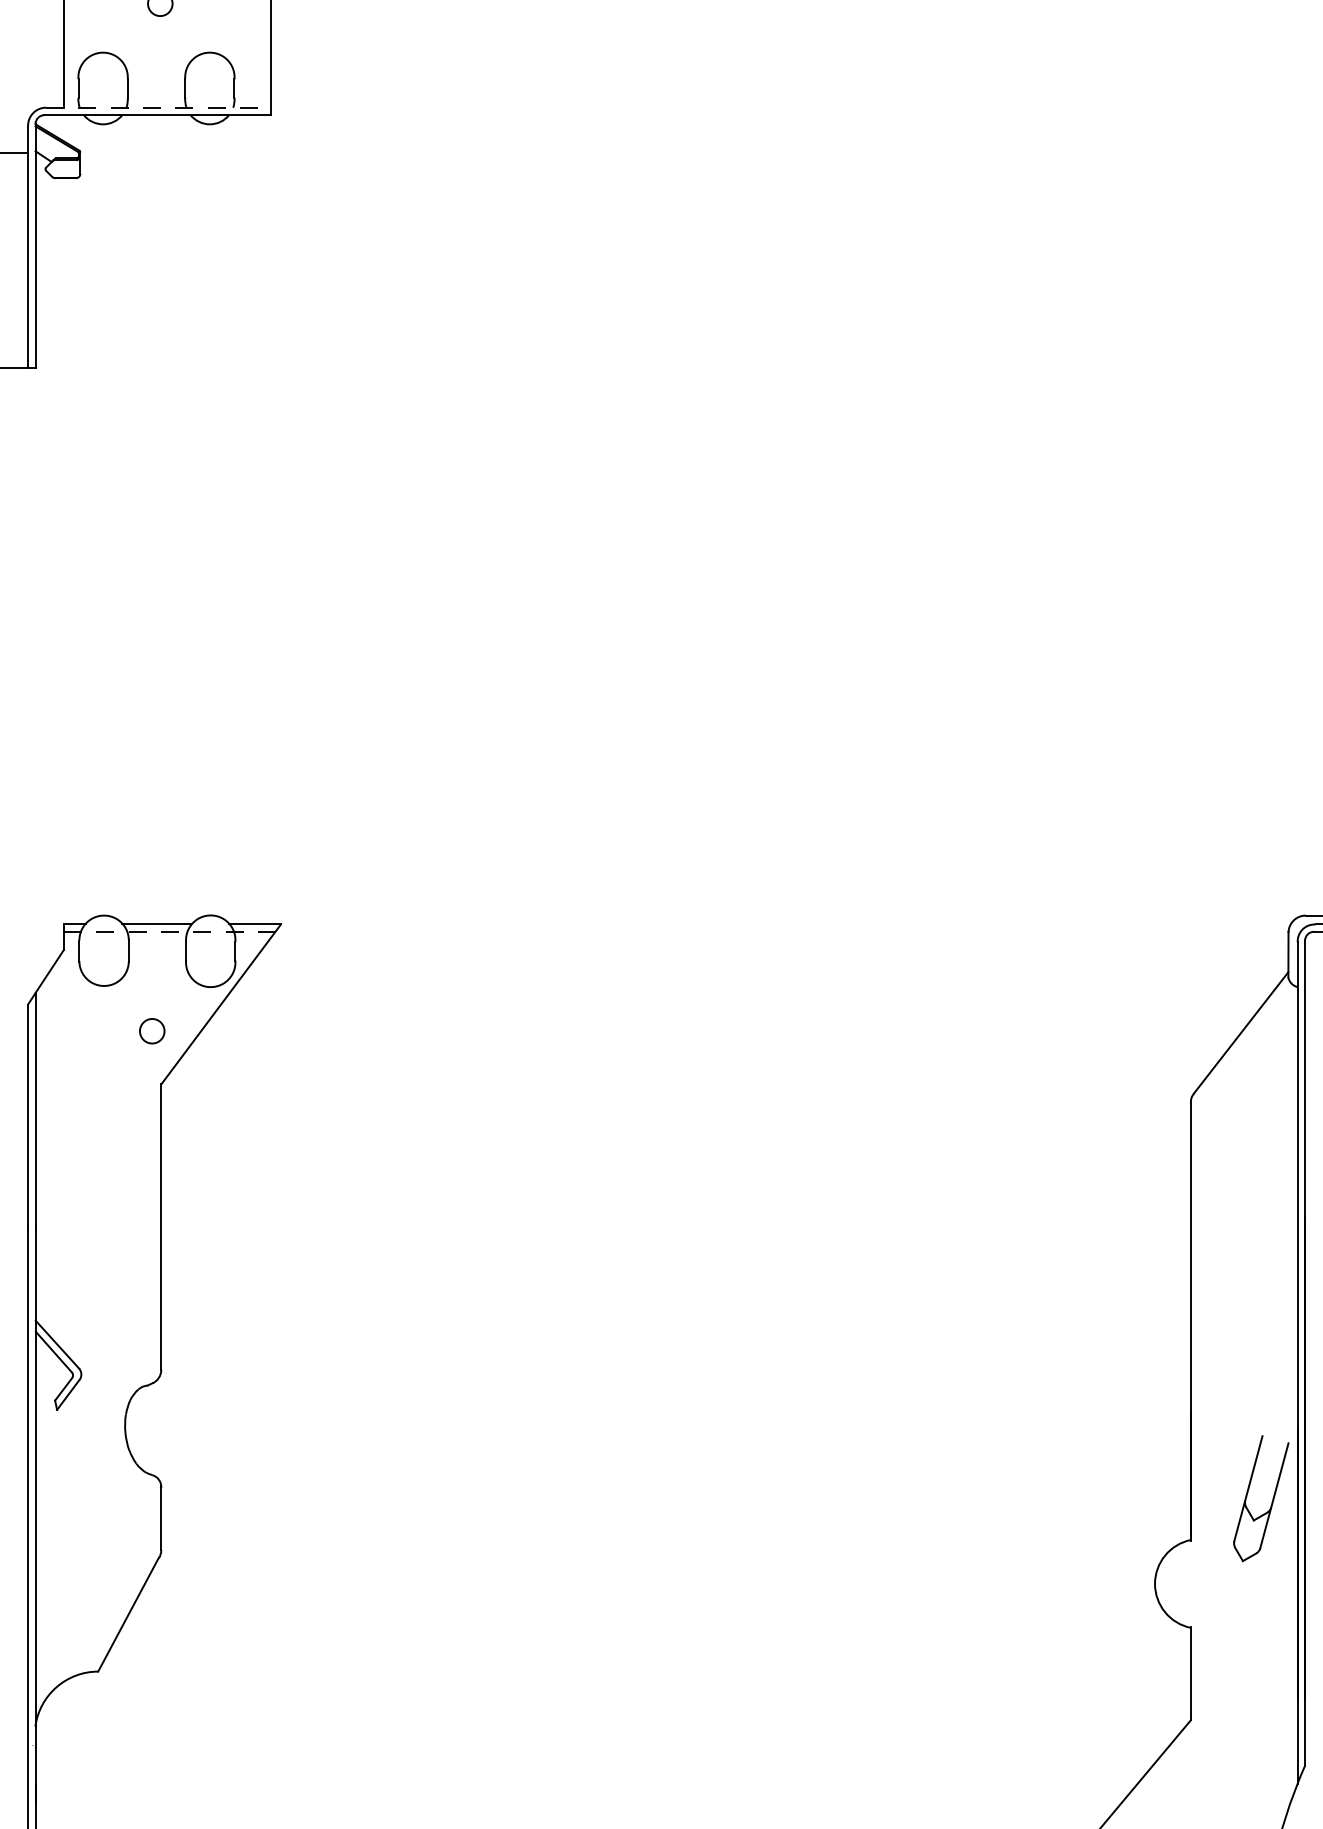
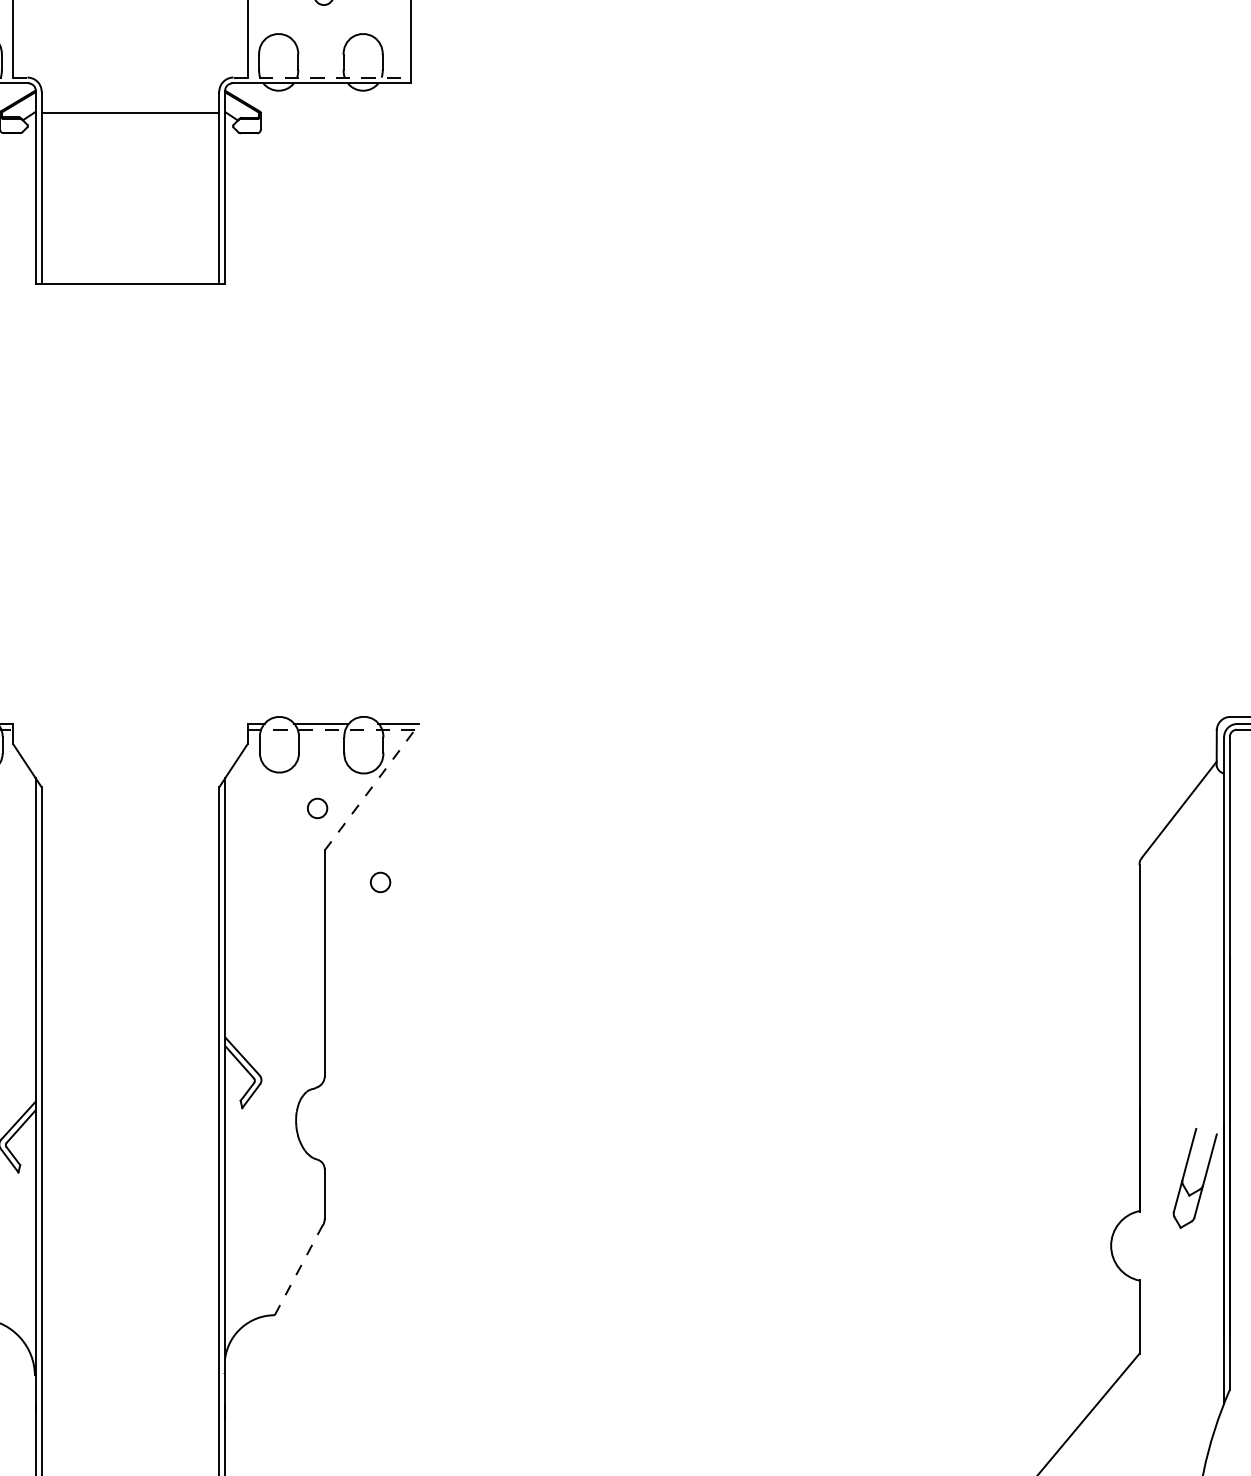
line: (220, 1004) -> (371, 787), solid -> dashed
circle: (231, 1124) -> (380, 882), added
line: (129, 1613) -> (299, 1269), solid -> dashed

